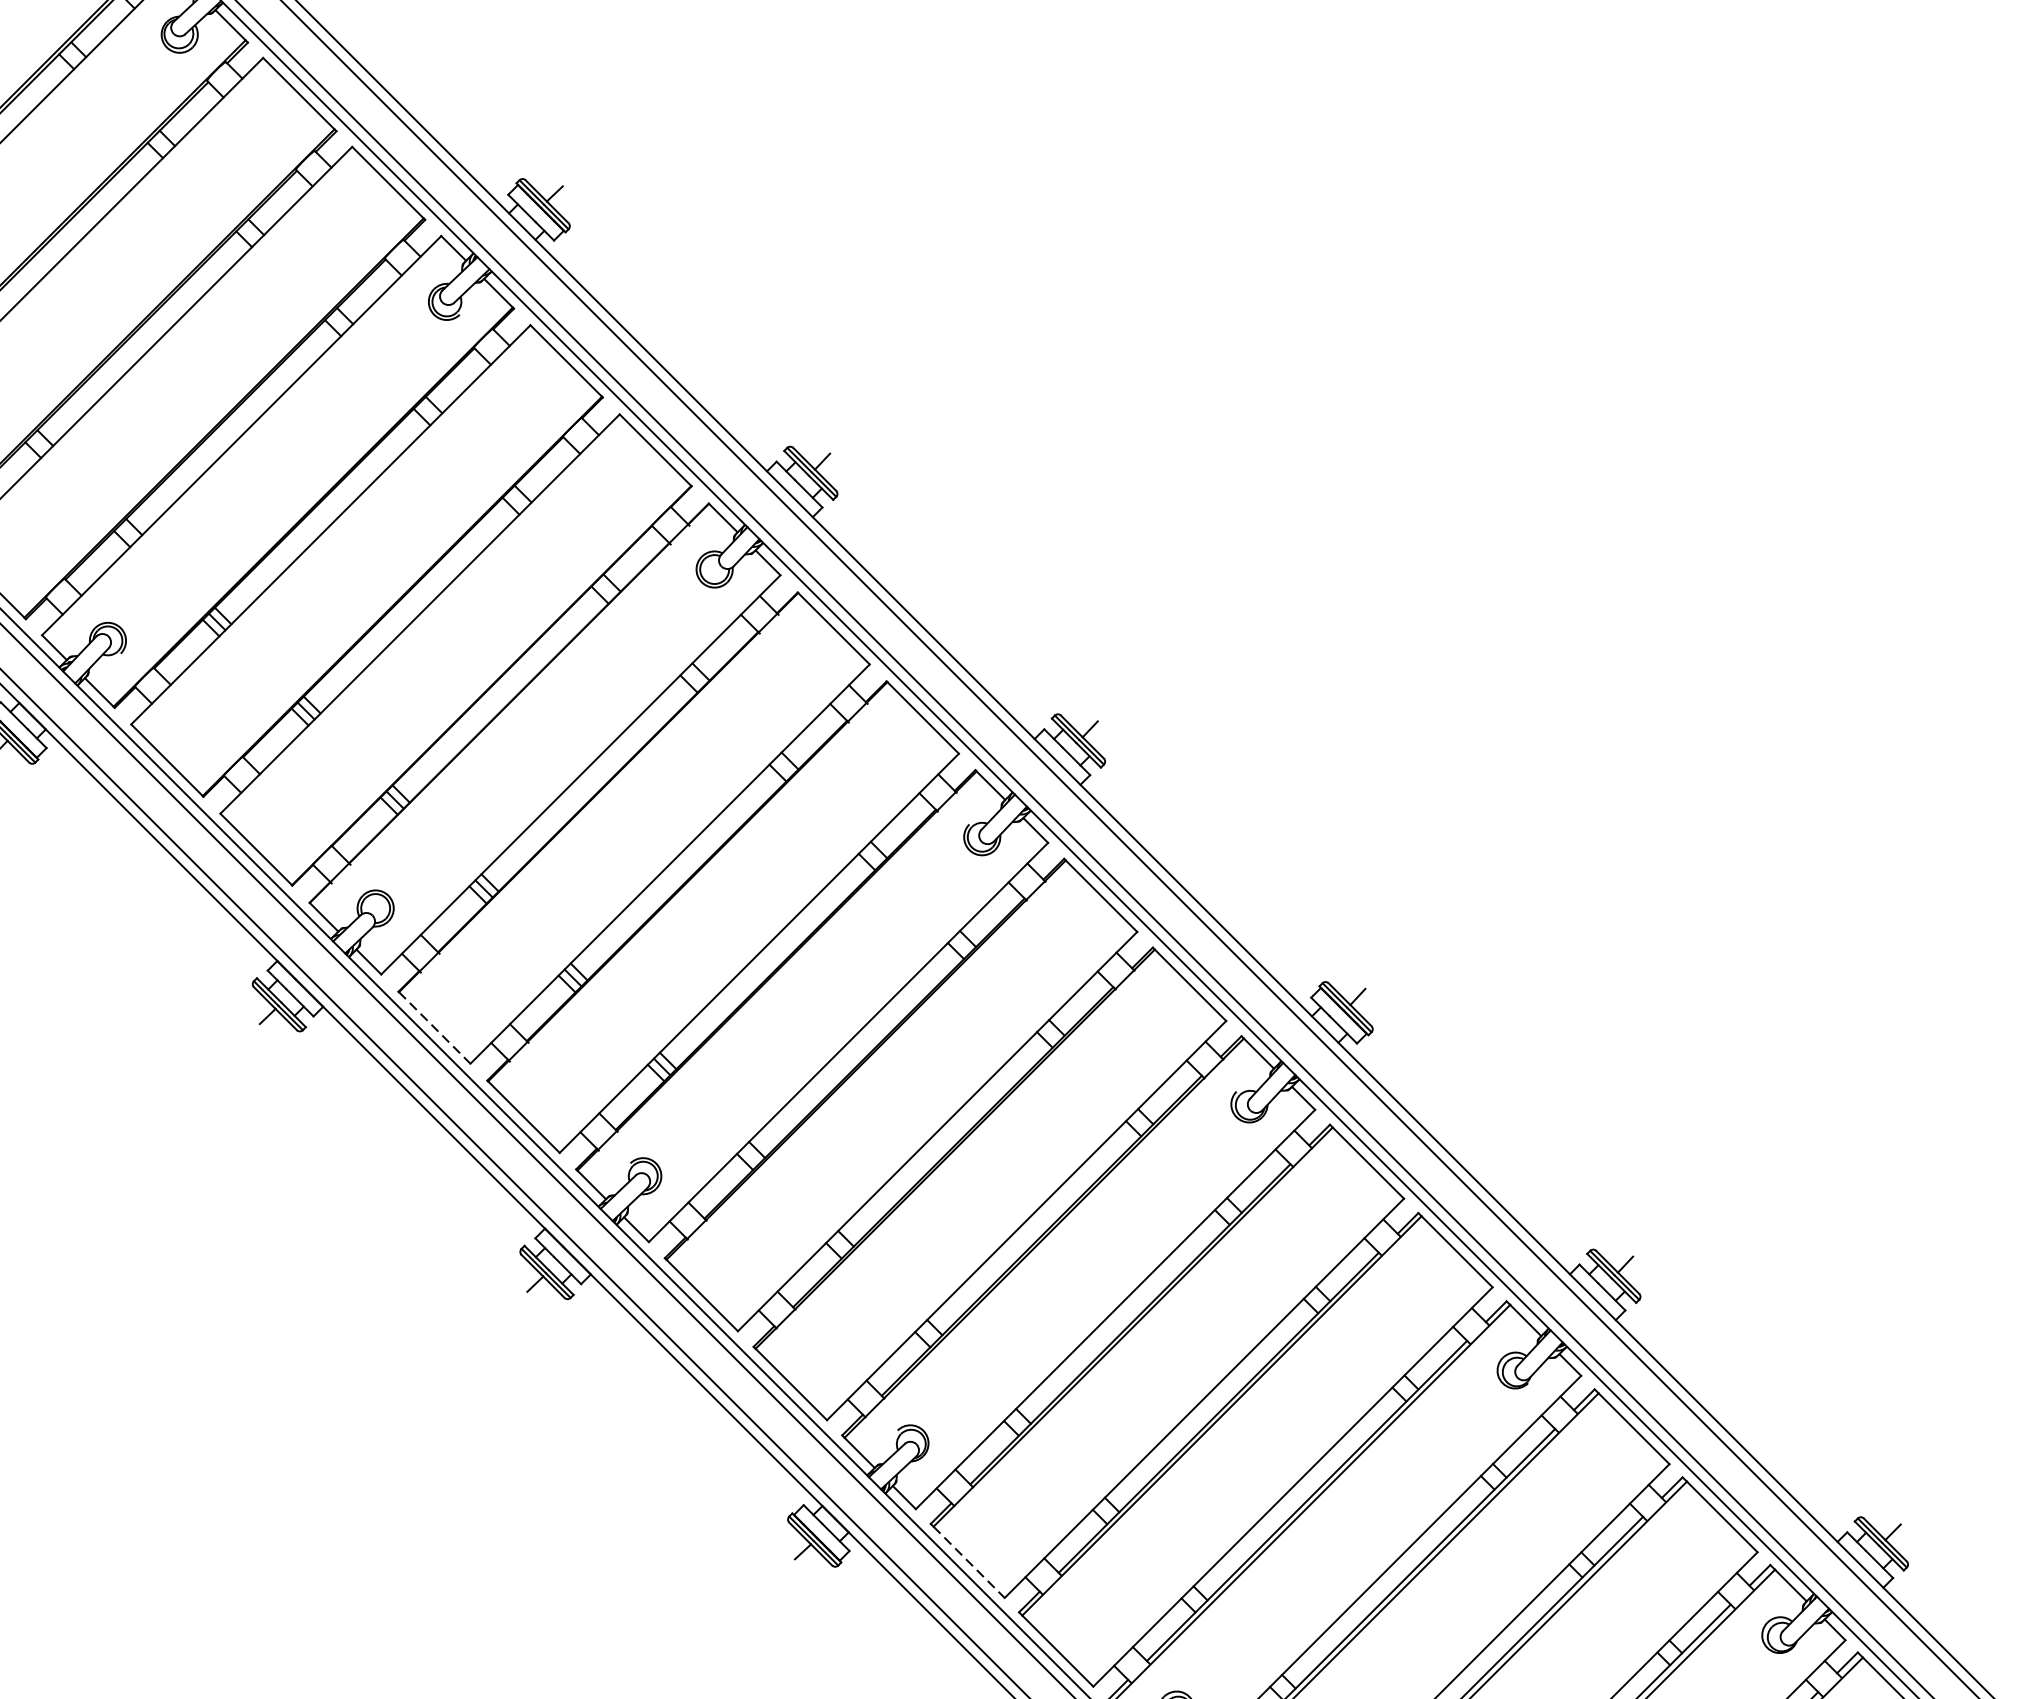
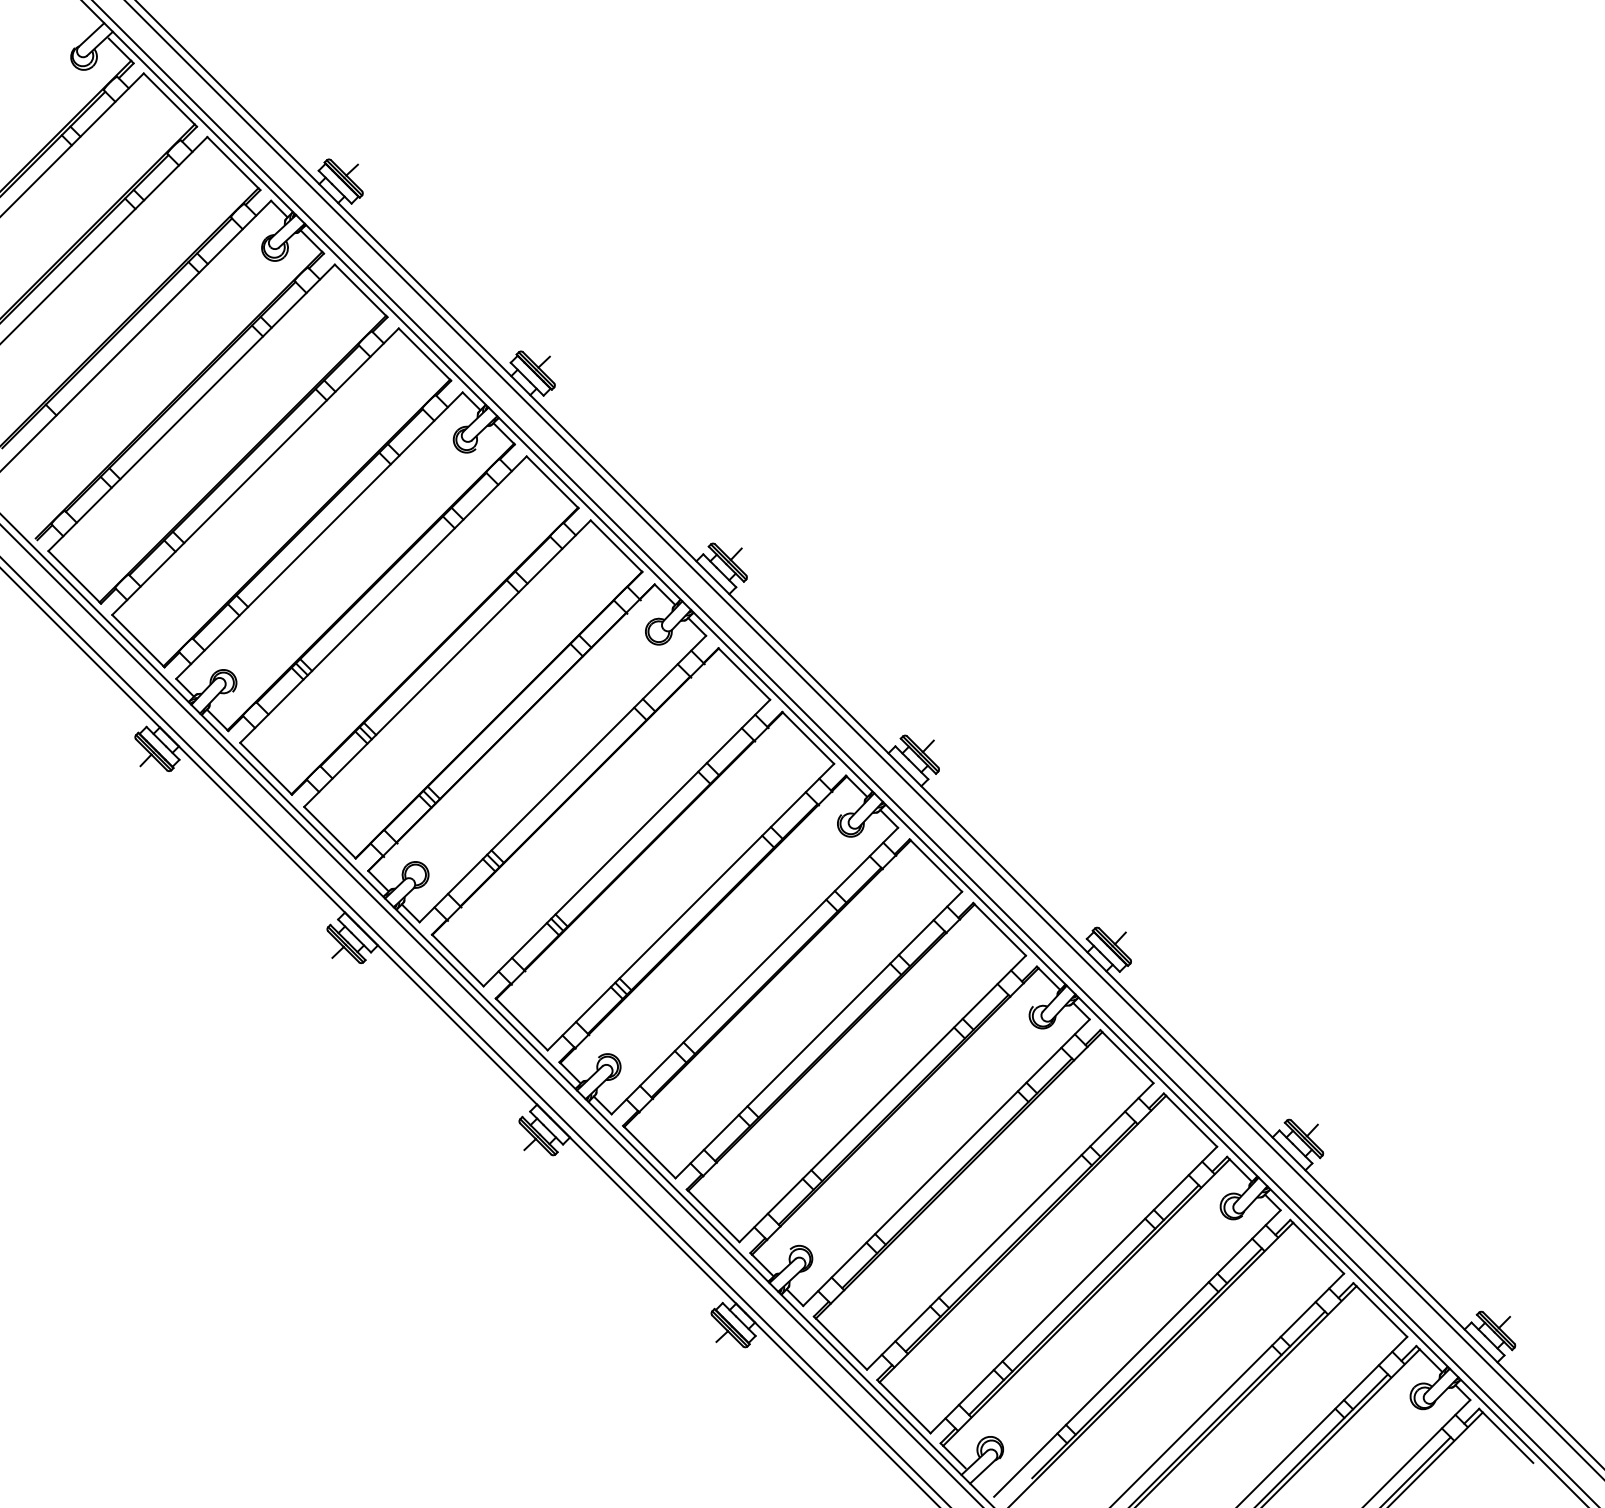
line: (435, 1029) -> (458, 961), dashed -> solid
line: (969, 1562) -> (841, 1344), dashed -> solid

